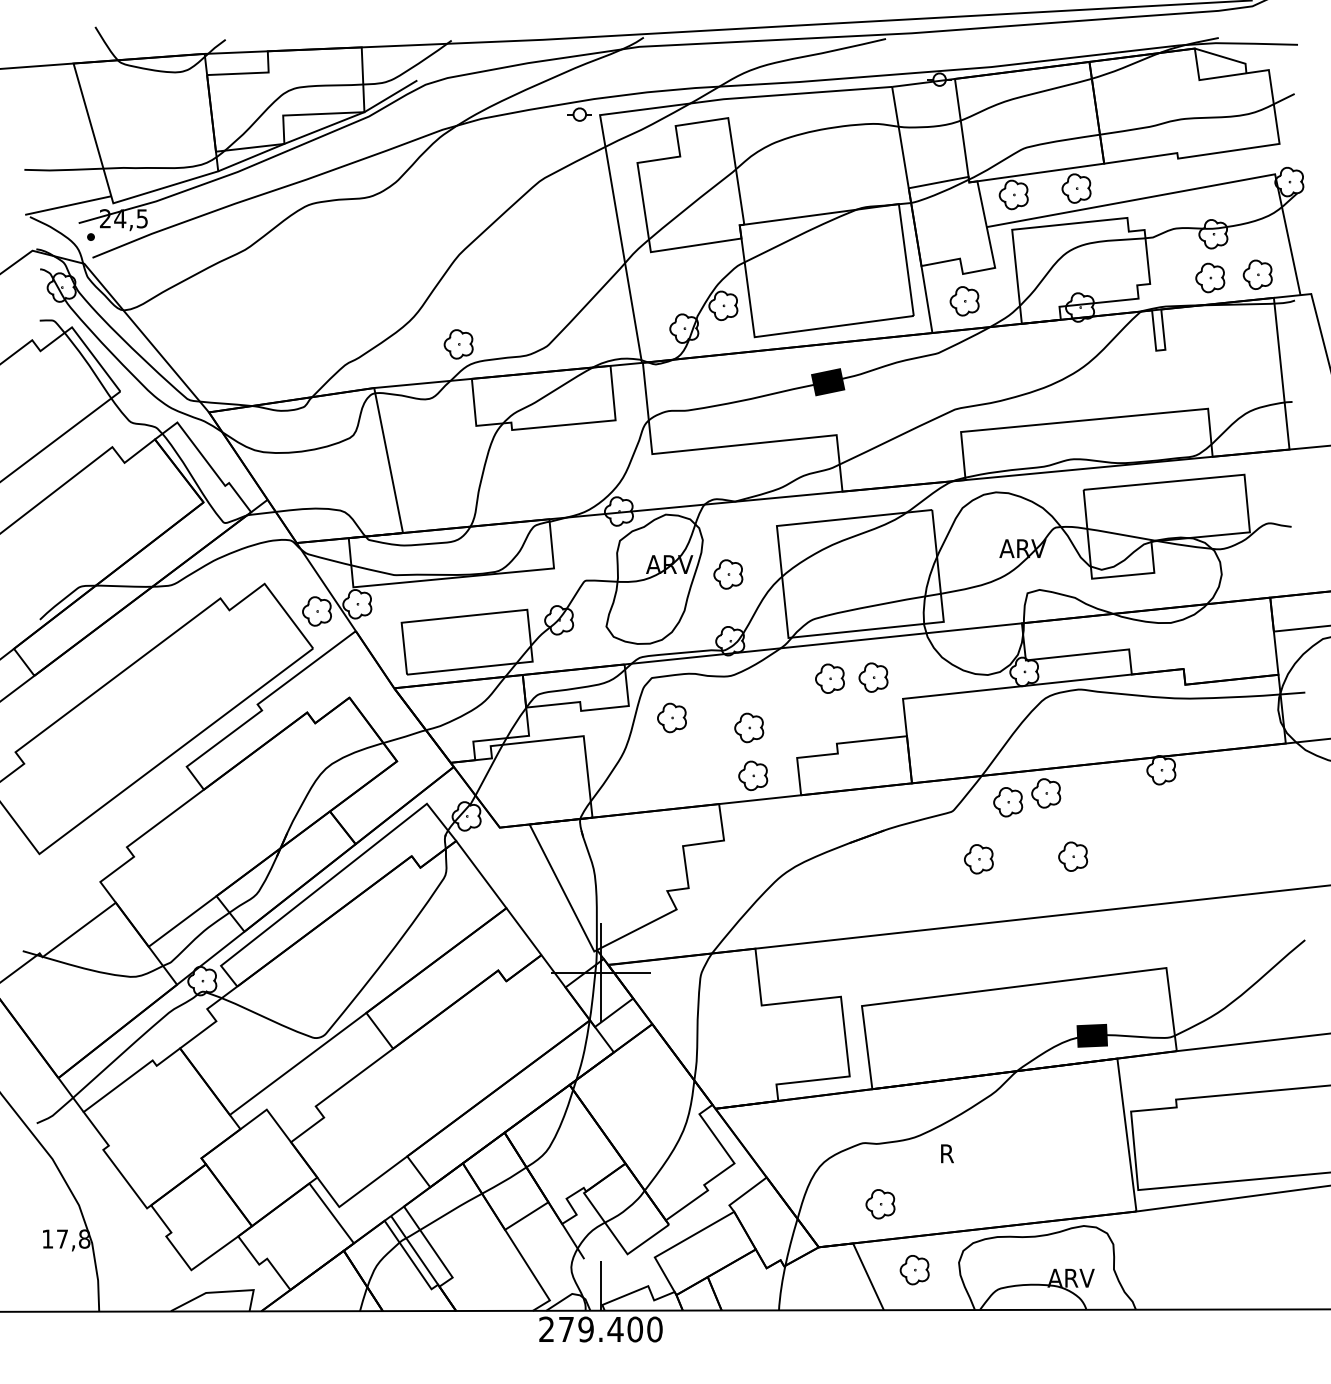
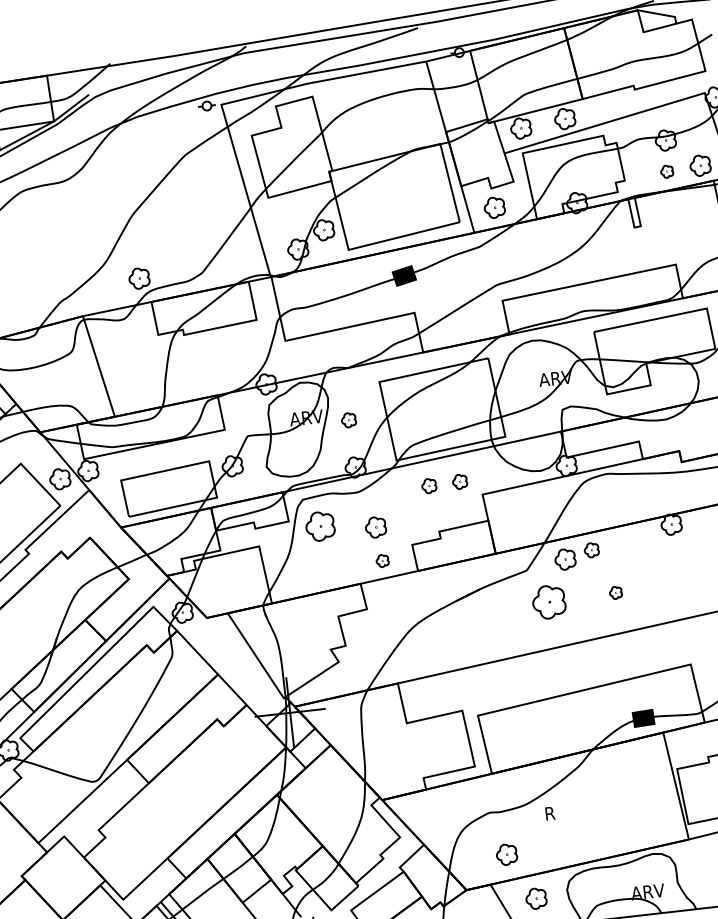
part: (1210, 277) -> (667, 171), size x0.6
part: (728, 574) -> (348, 420), size x0.7
part: (873, 677) -> (459, 481), size x0.7
part: (829, 678) -> (428, 485), size x0.7
part: (671, 717) -> (319, 526), size x1.4
part: (753, 775) -> (382, 560), size x0.6
part: (1046, 793) -> (591, 550), size x0.7
part: (1073, 856) -> (616, 592), size x0.6
part: (978, 859) -> (548, 602), size x1.6

